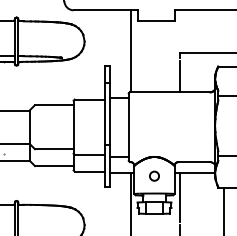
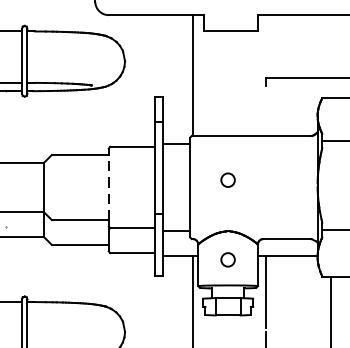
line: (180, 76) -> (266, 112), removed
circle: (154, 121) -> (228, 179), added
line: (73, 126) -> (108, 186), solid -> dashed

